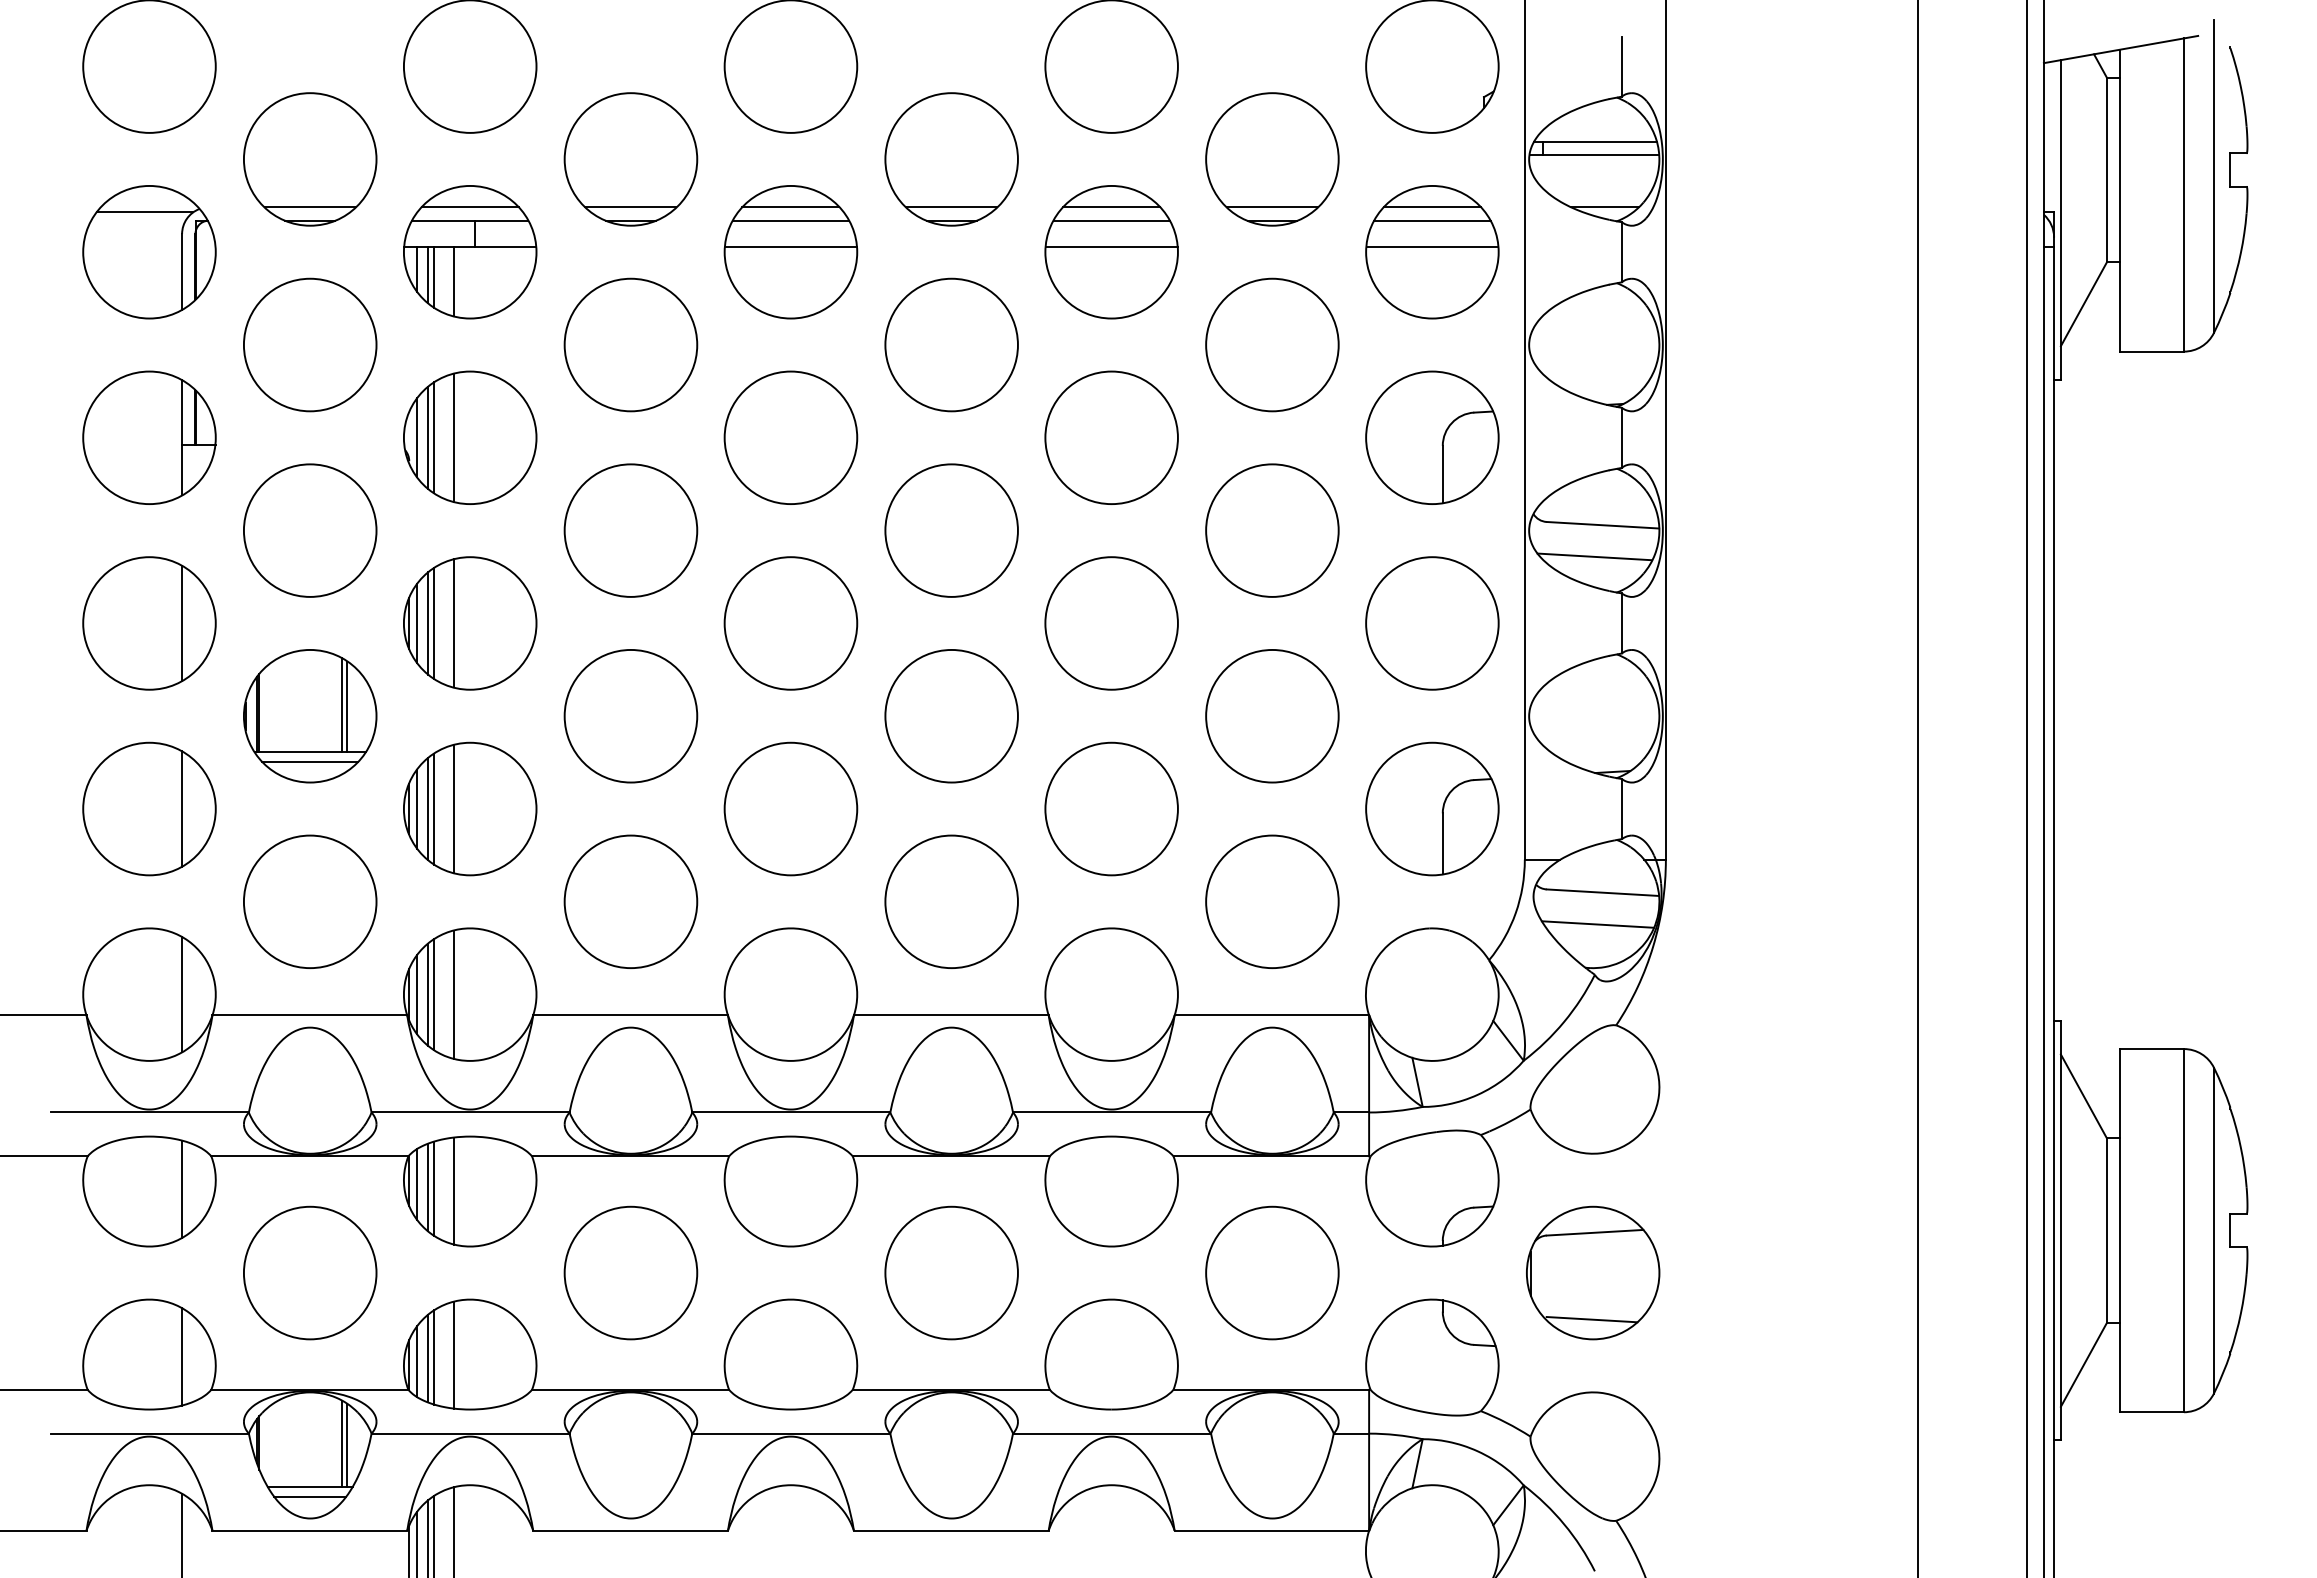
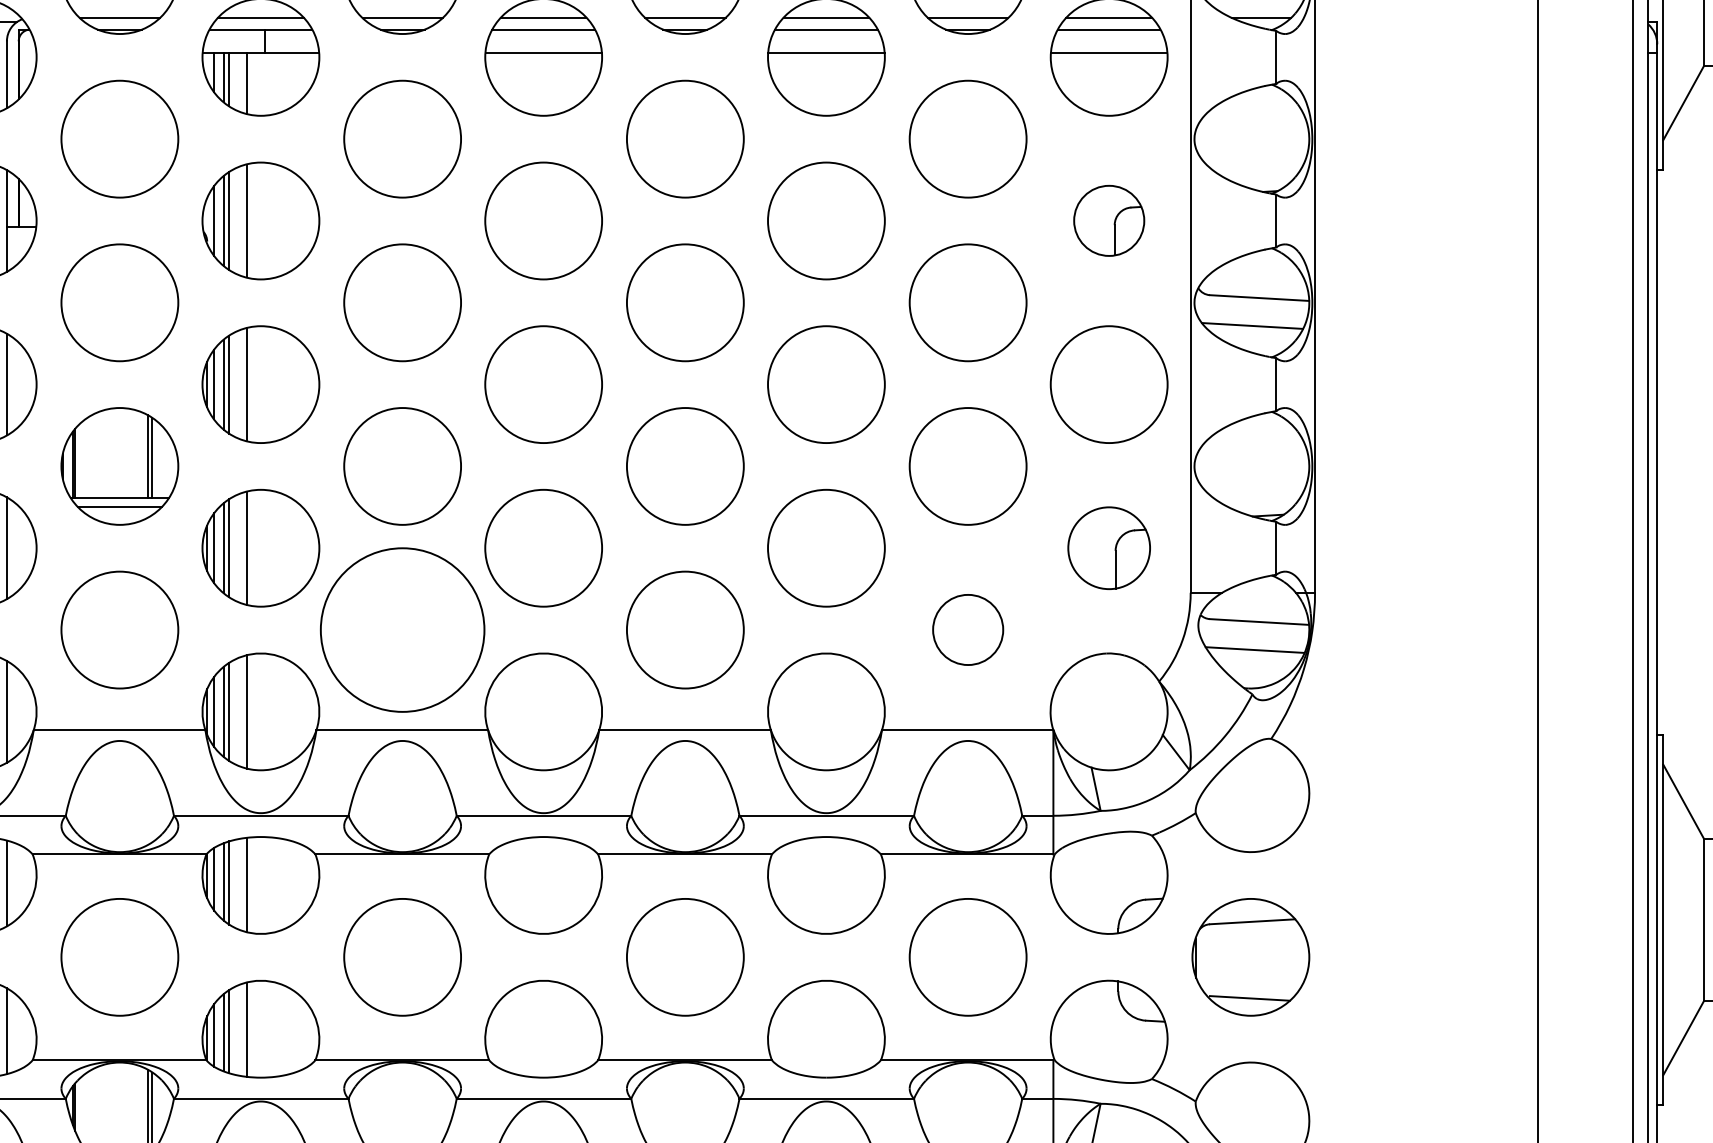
part: (1432, 437) -> (1109, 220), size x0.6
part: (1432, 808) -> (1109, 547), size x0.7
circle: (630, 901) -> (402, 629), size x1.4
circle: (1272, 901) -> (968, 629), size x0.6

